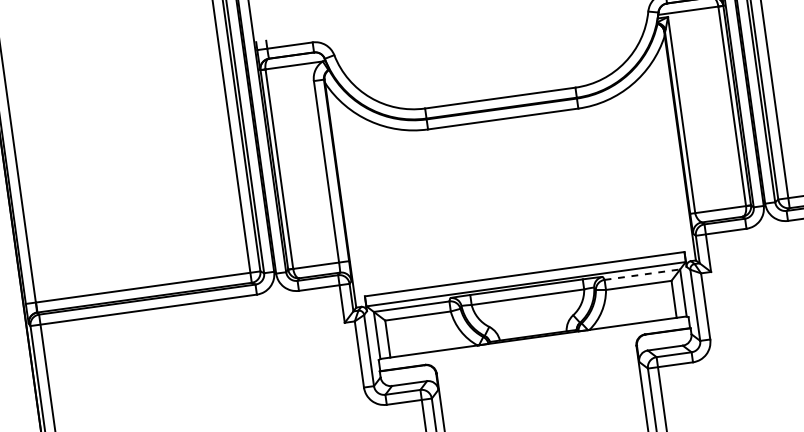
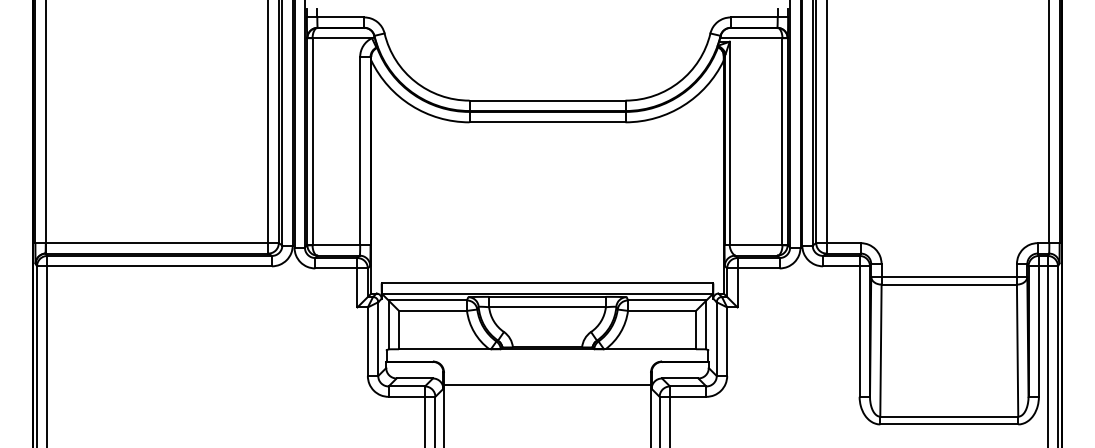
line: (642, 274) -> (667, 300), dashed -> solid
line: (538, 371) -> (547, 384), added

